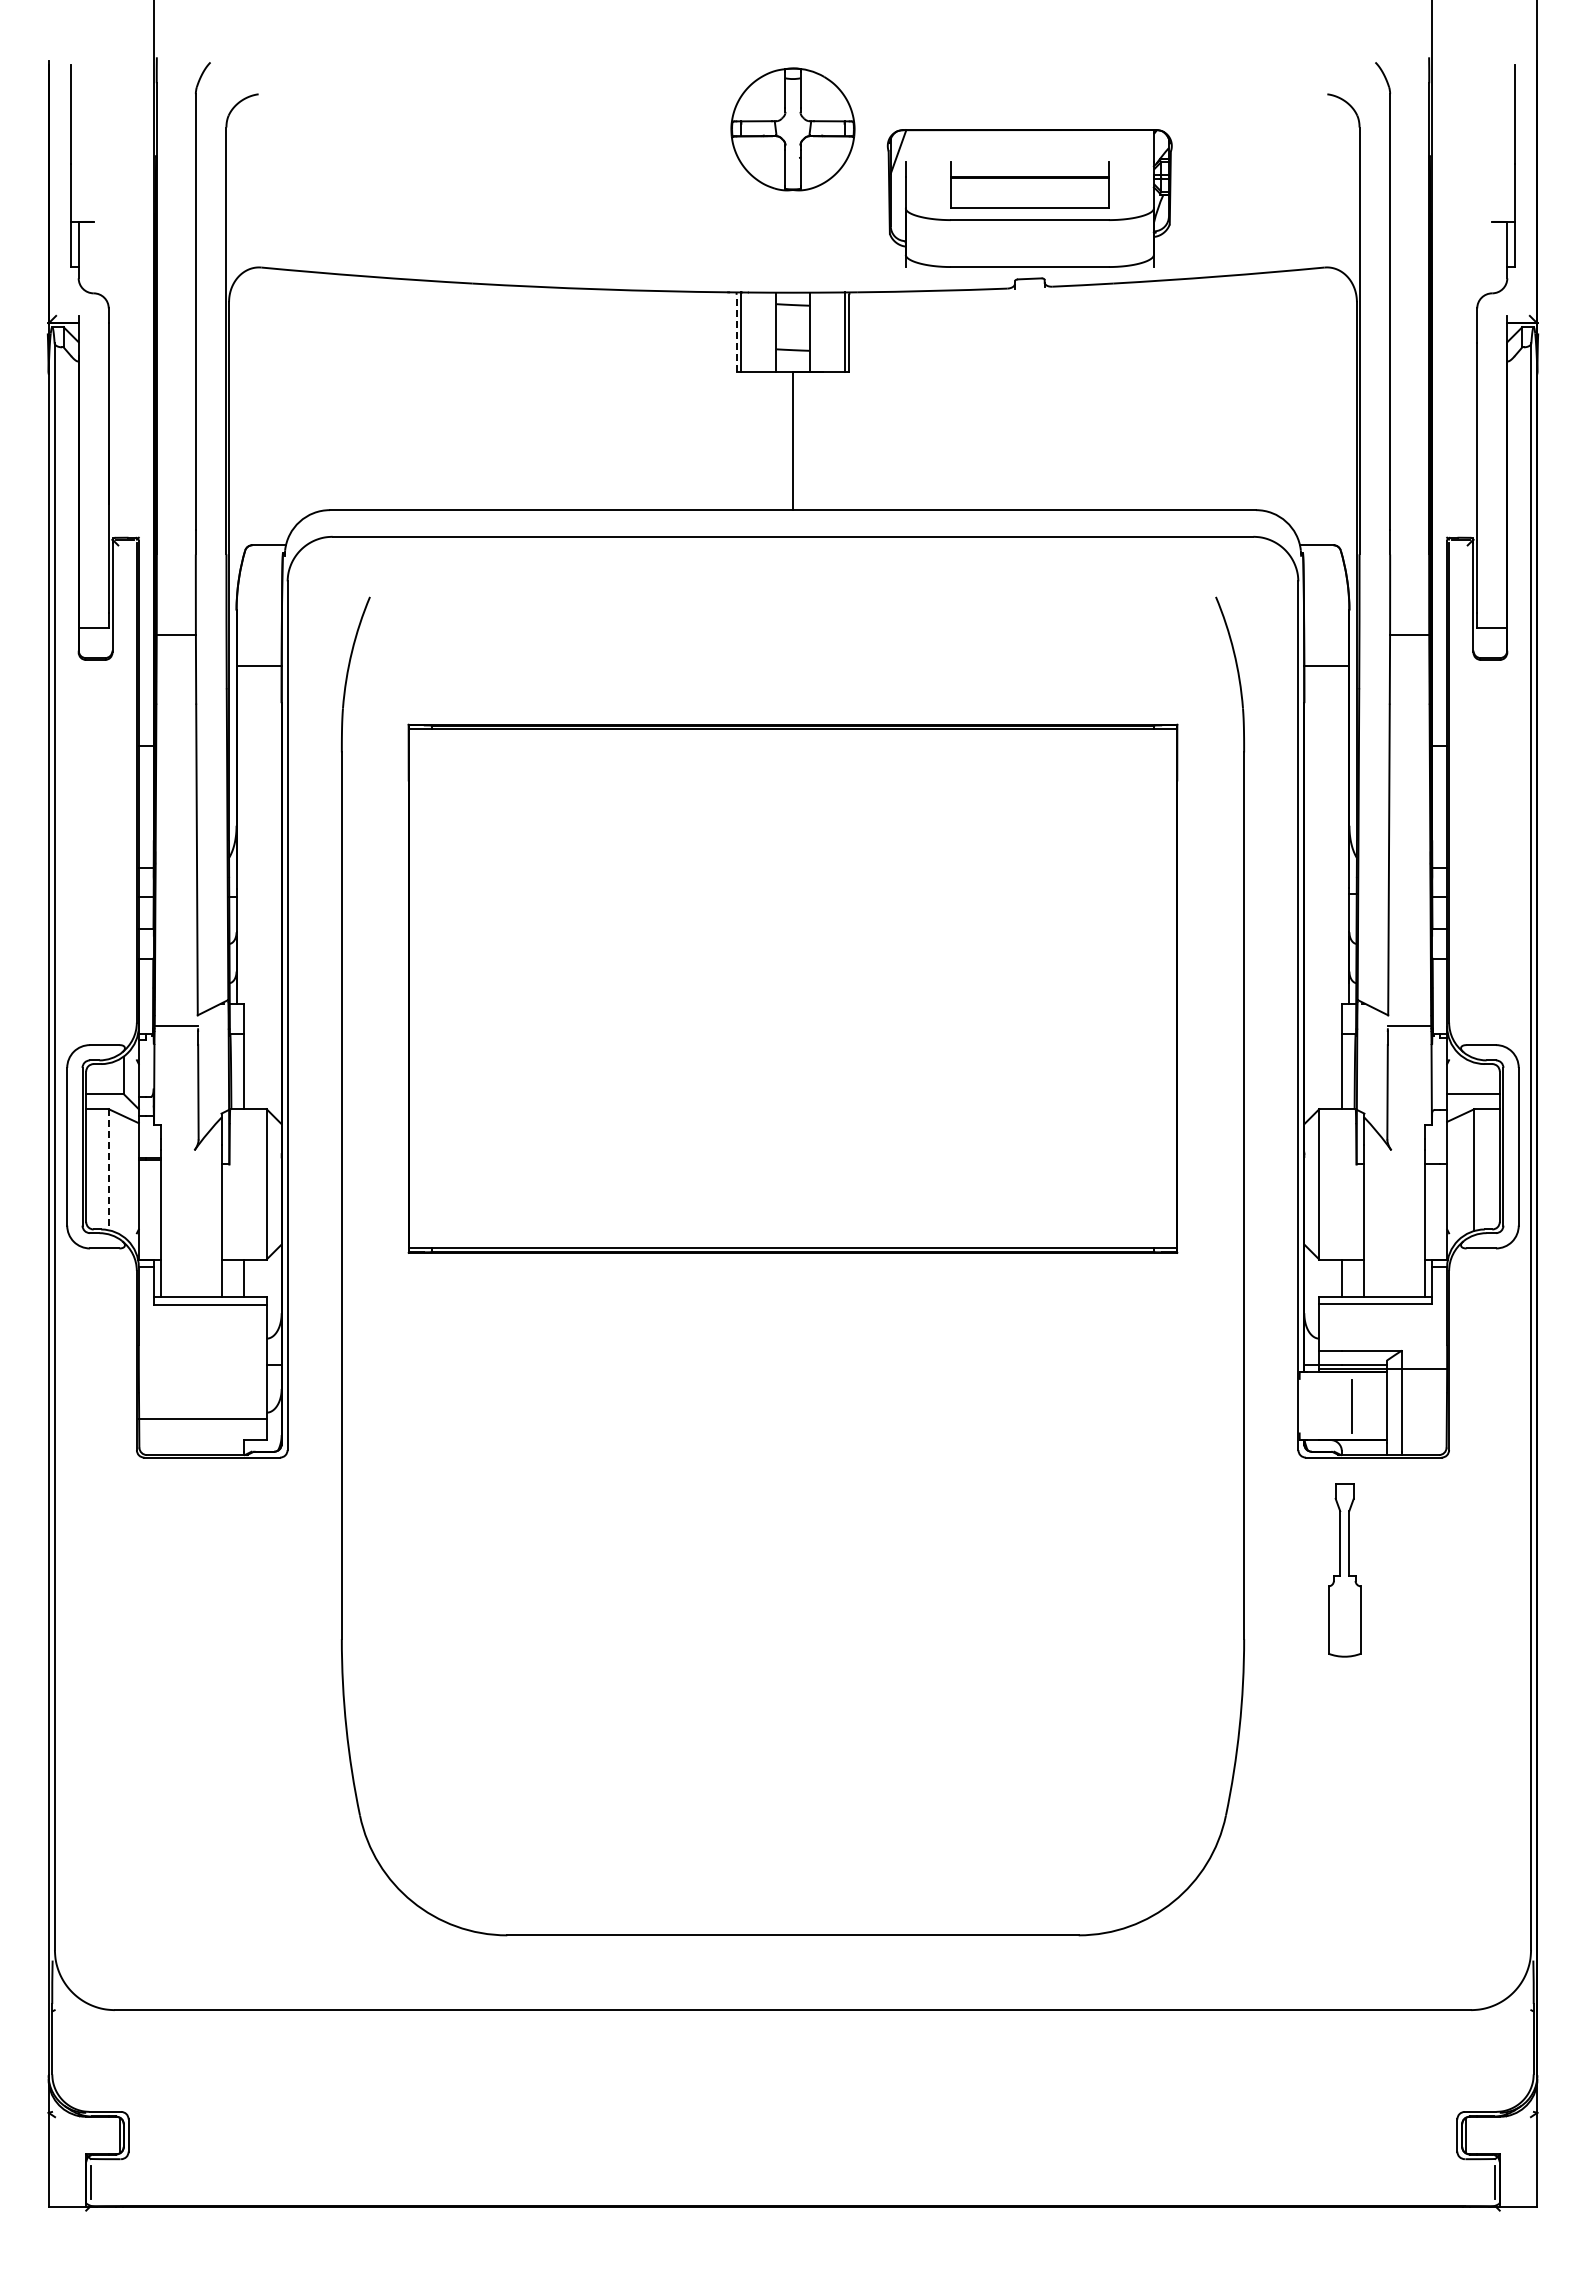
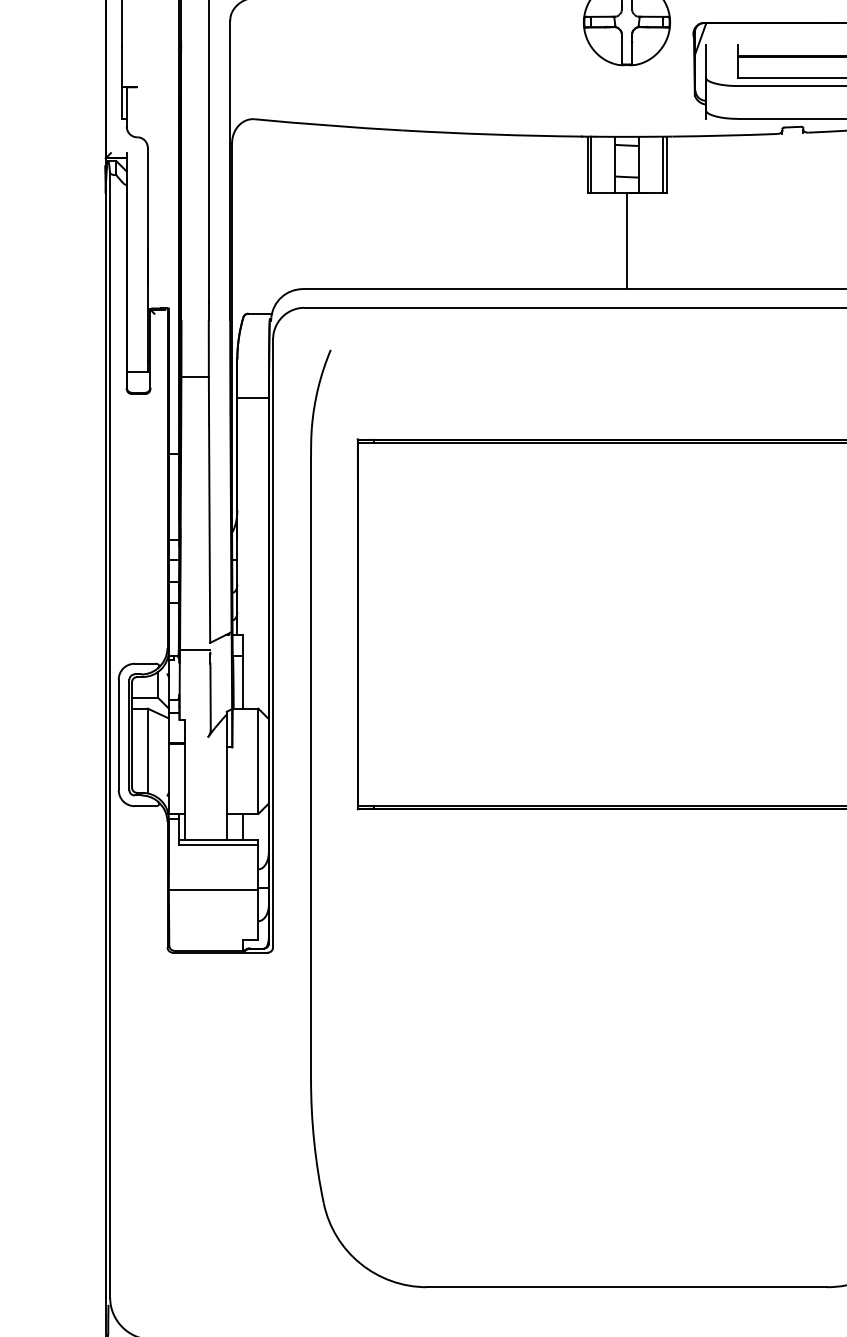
line: (736, 333) -> (587, 165), dashed -> solid
line: (108, 1169) -> (147, 750), dashed -> solid
line: (202, 1418) -> (213, 890), moved

